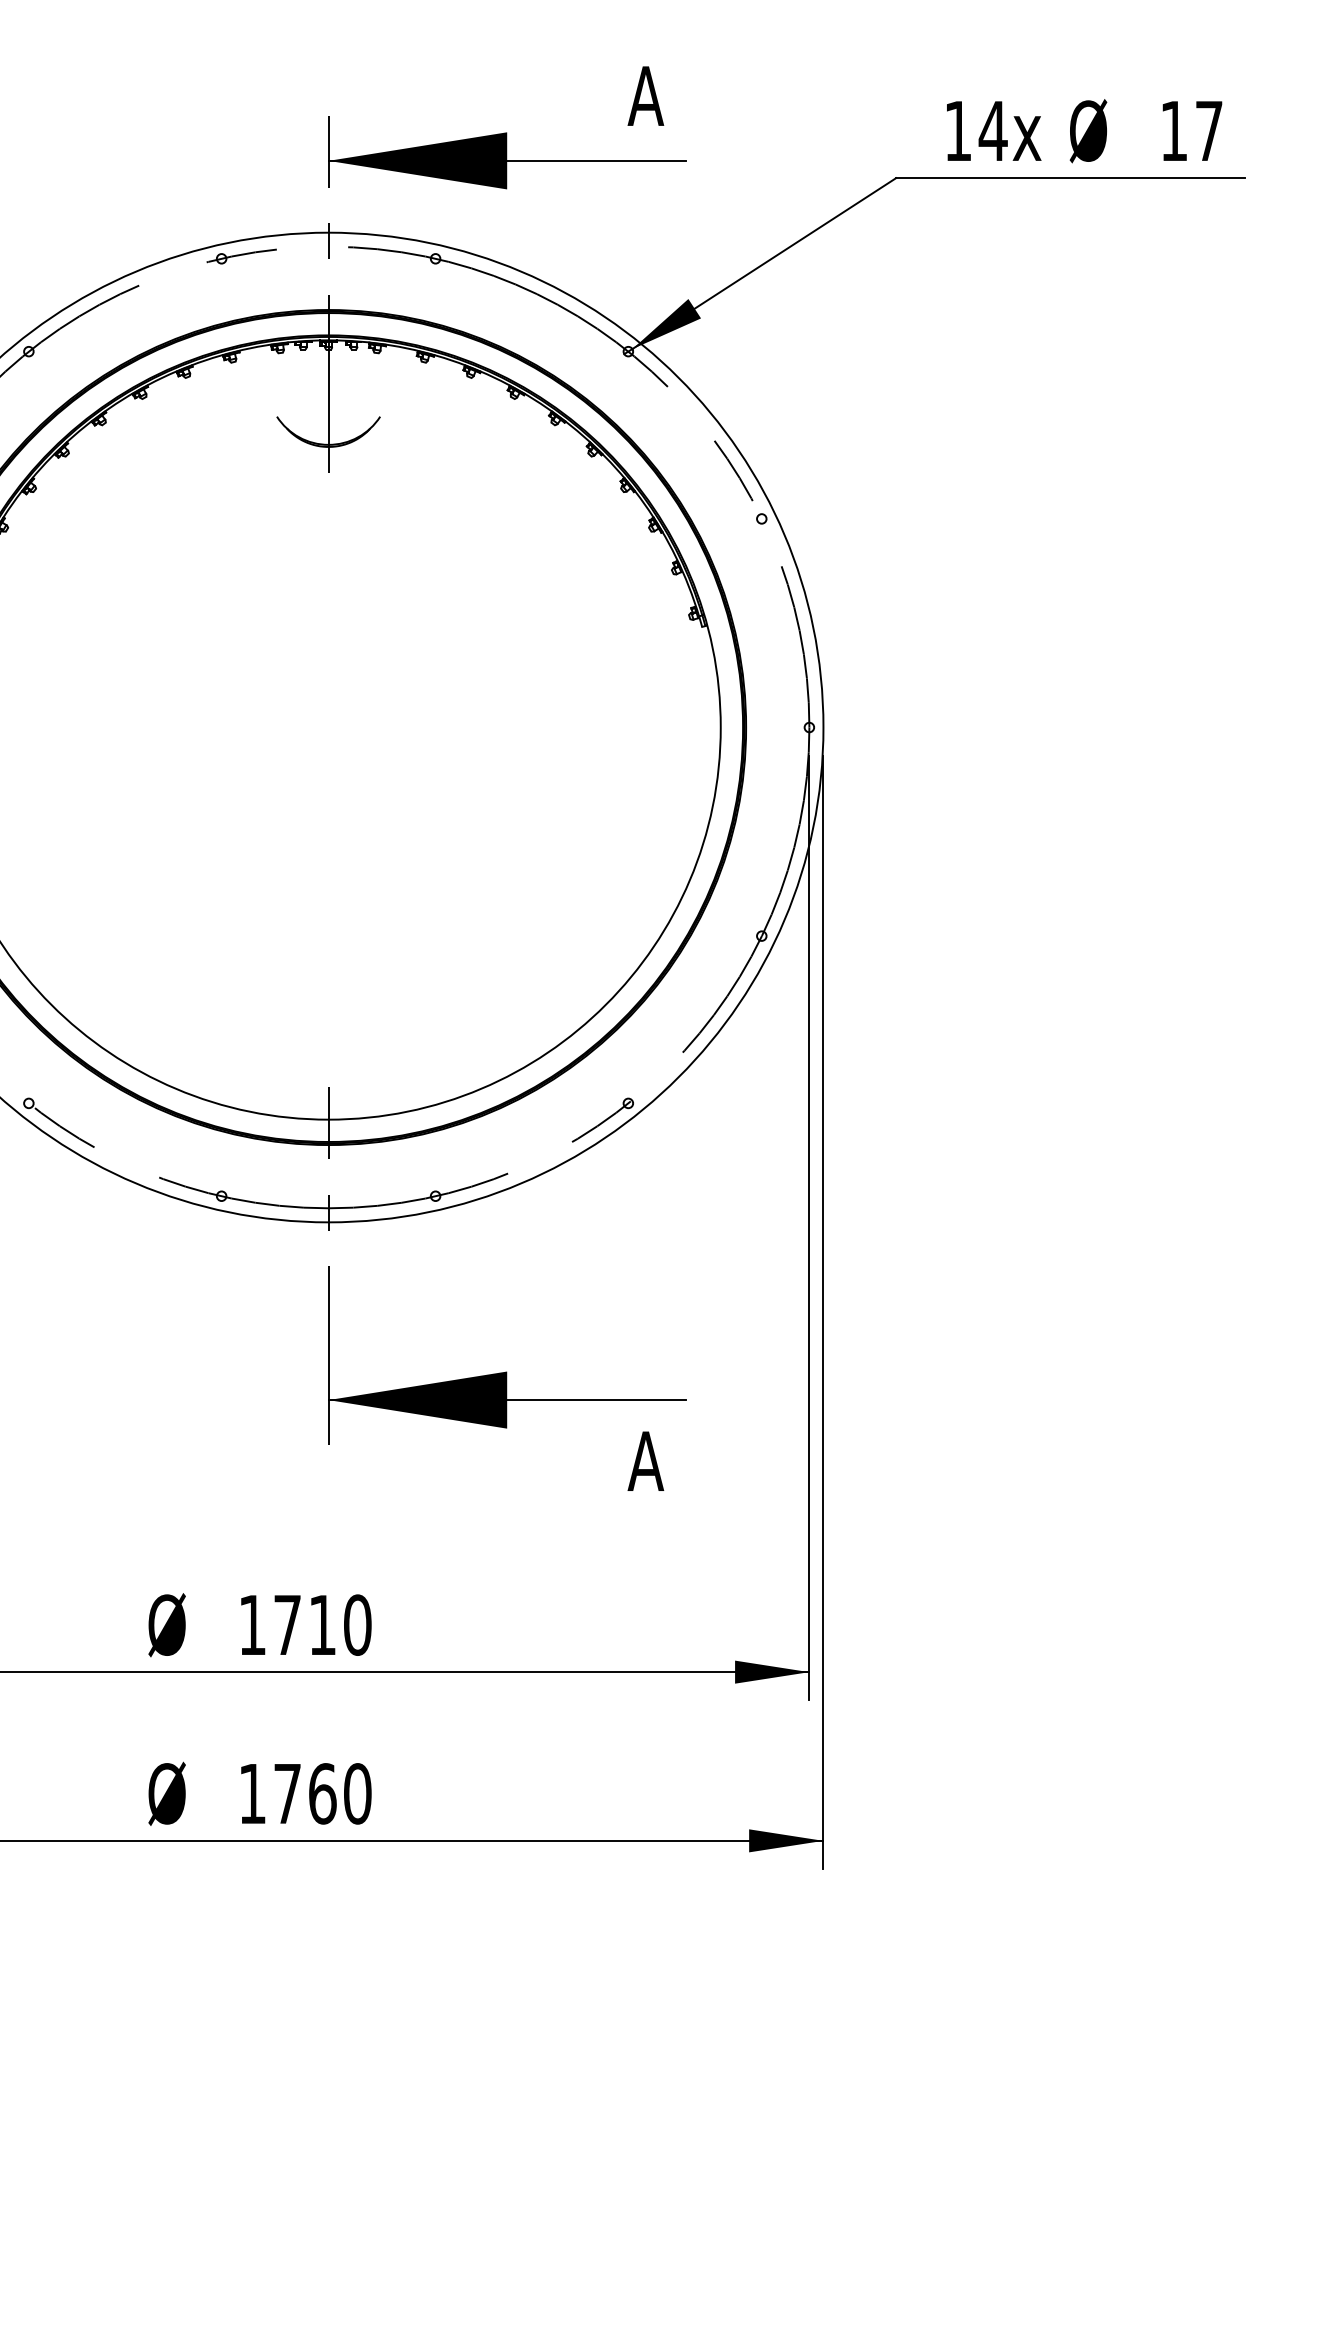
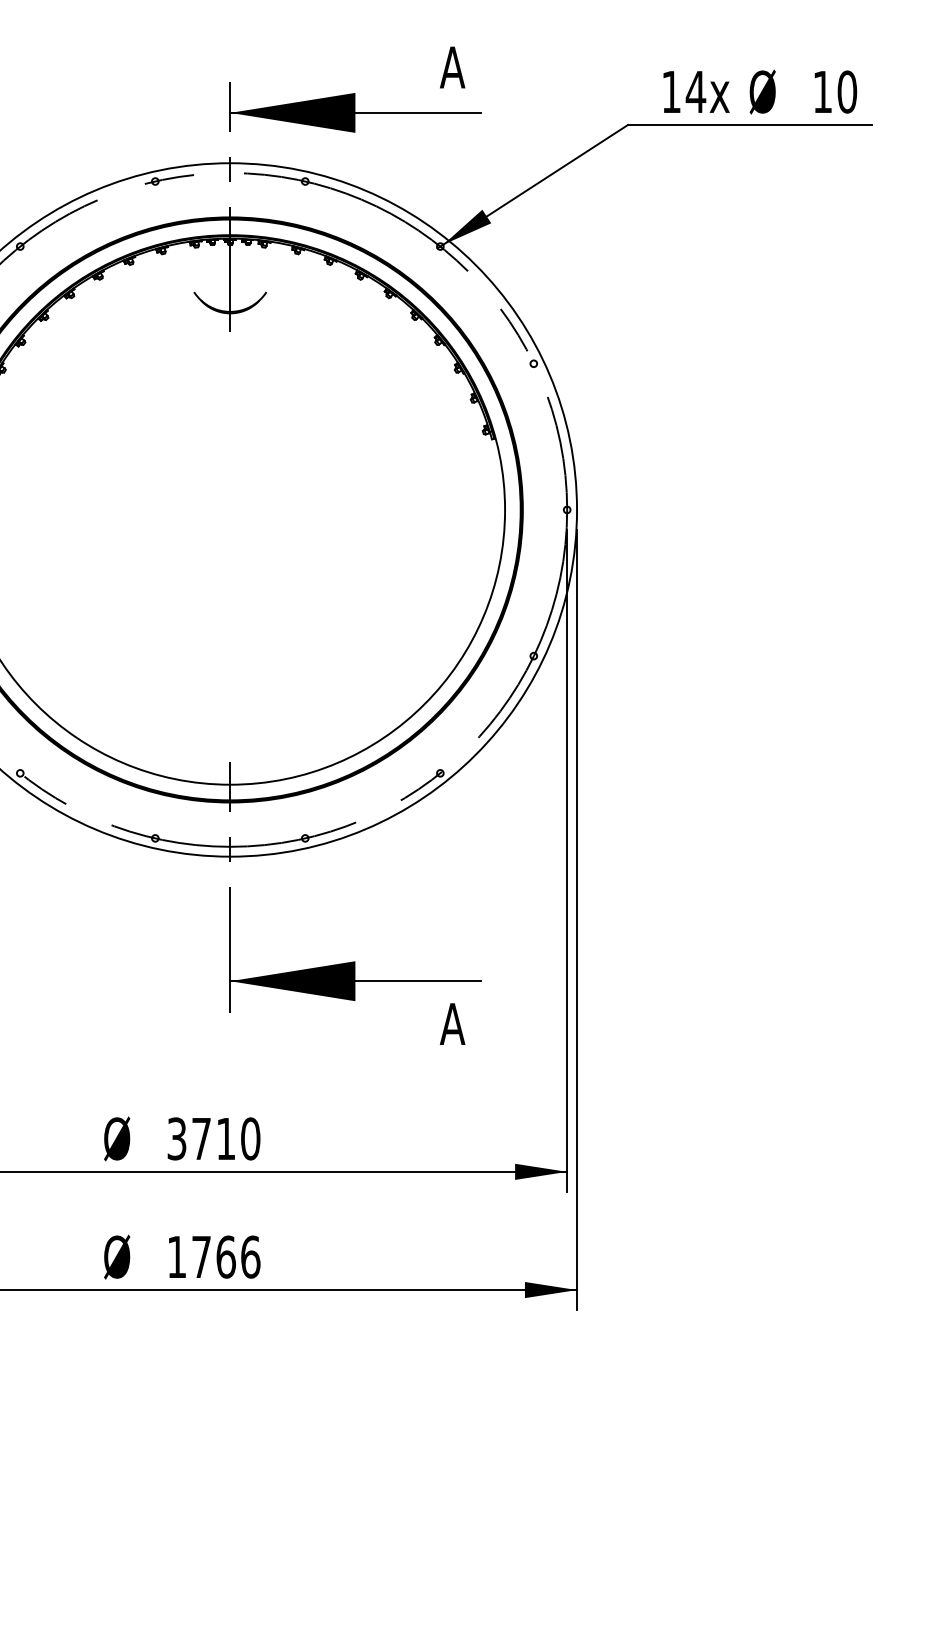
text: (1209, 130) -> (847, 91), 17 -> 10
text: (252, 1624) -> (176, 1138), 1710 -> 3710
text: (357, 1793) -> (250, 1256), 1760 -> 1766

